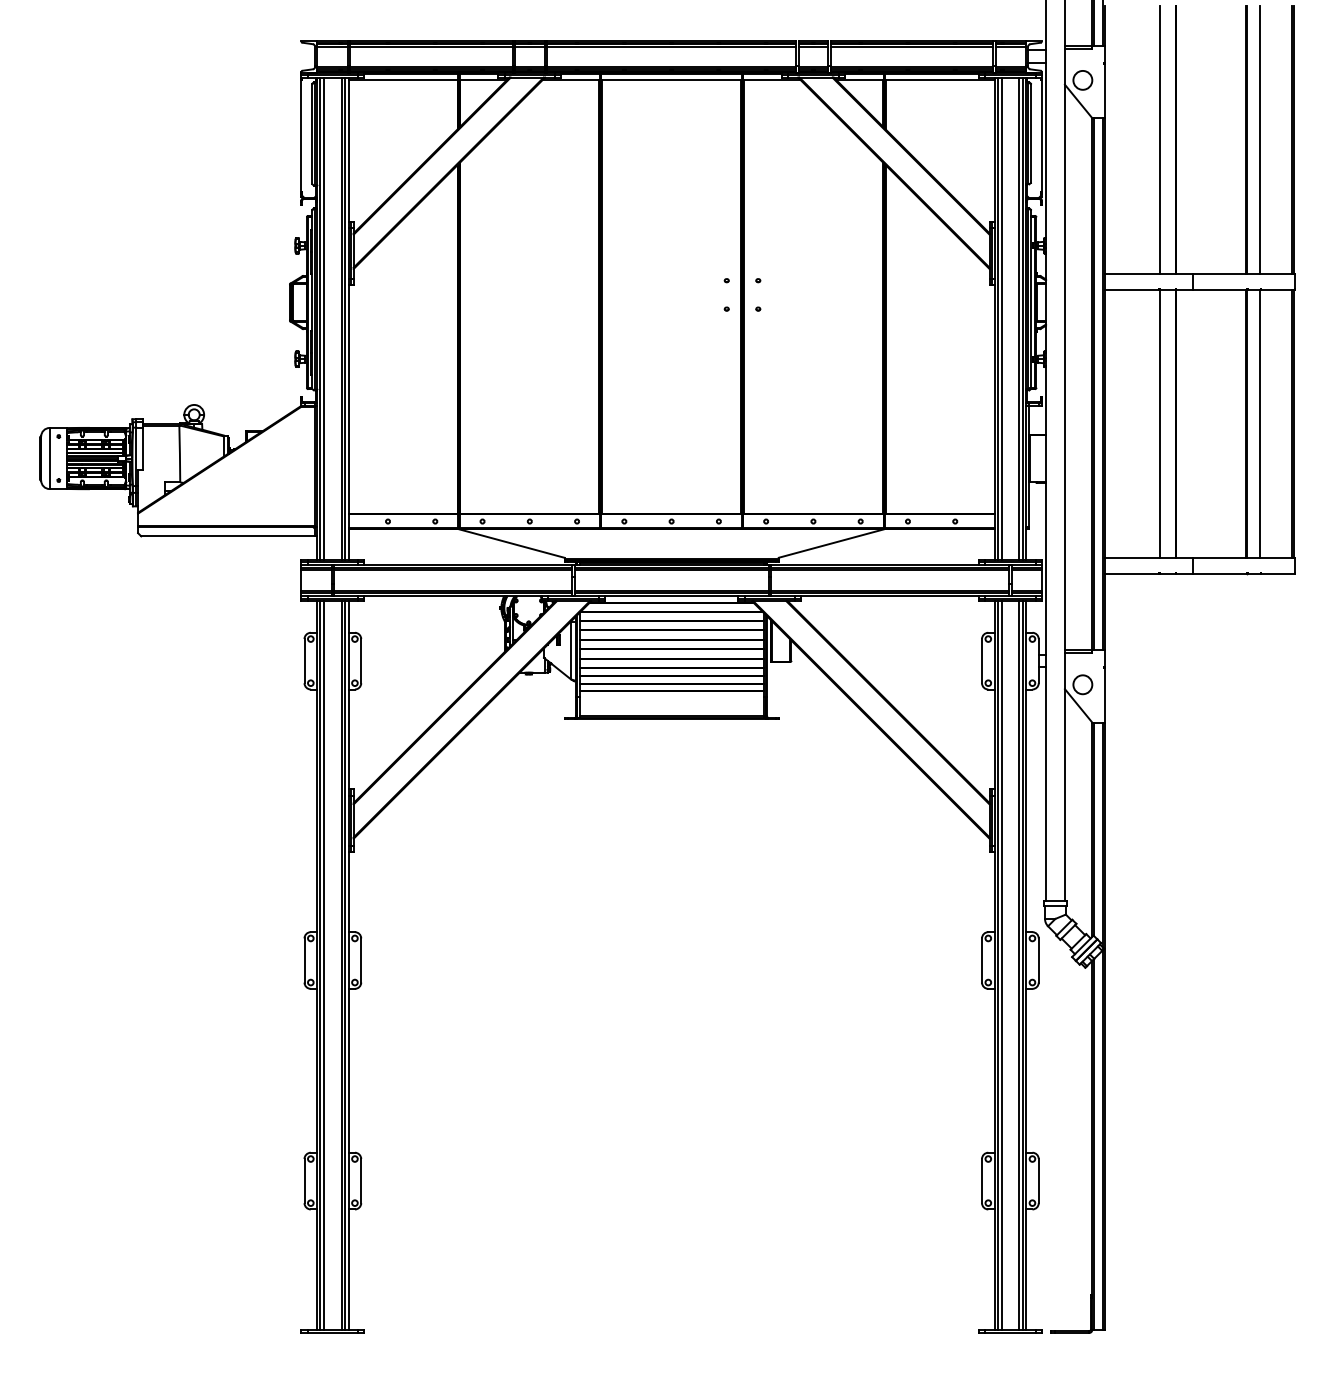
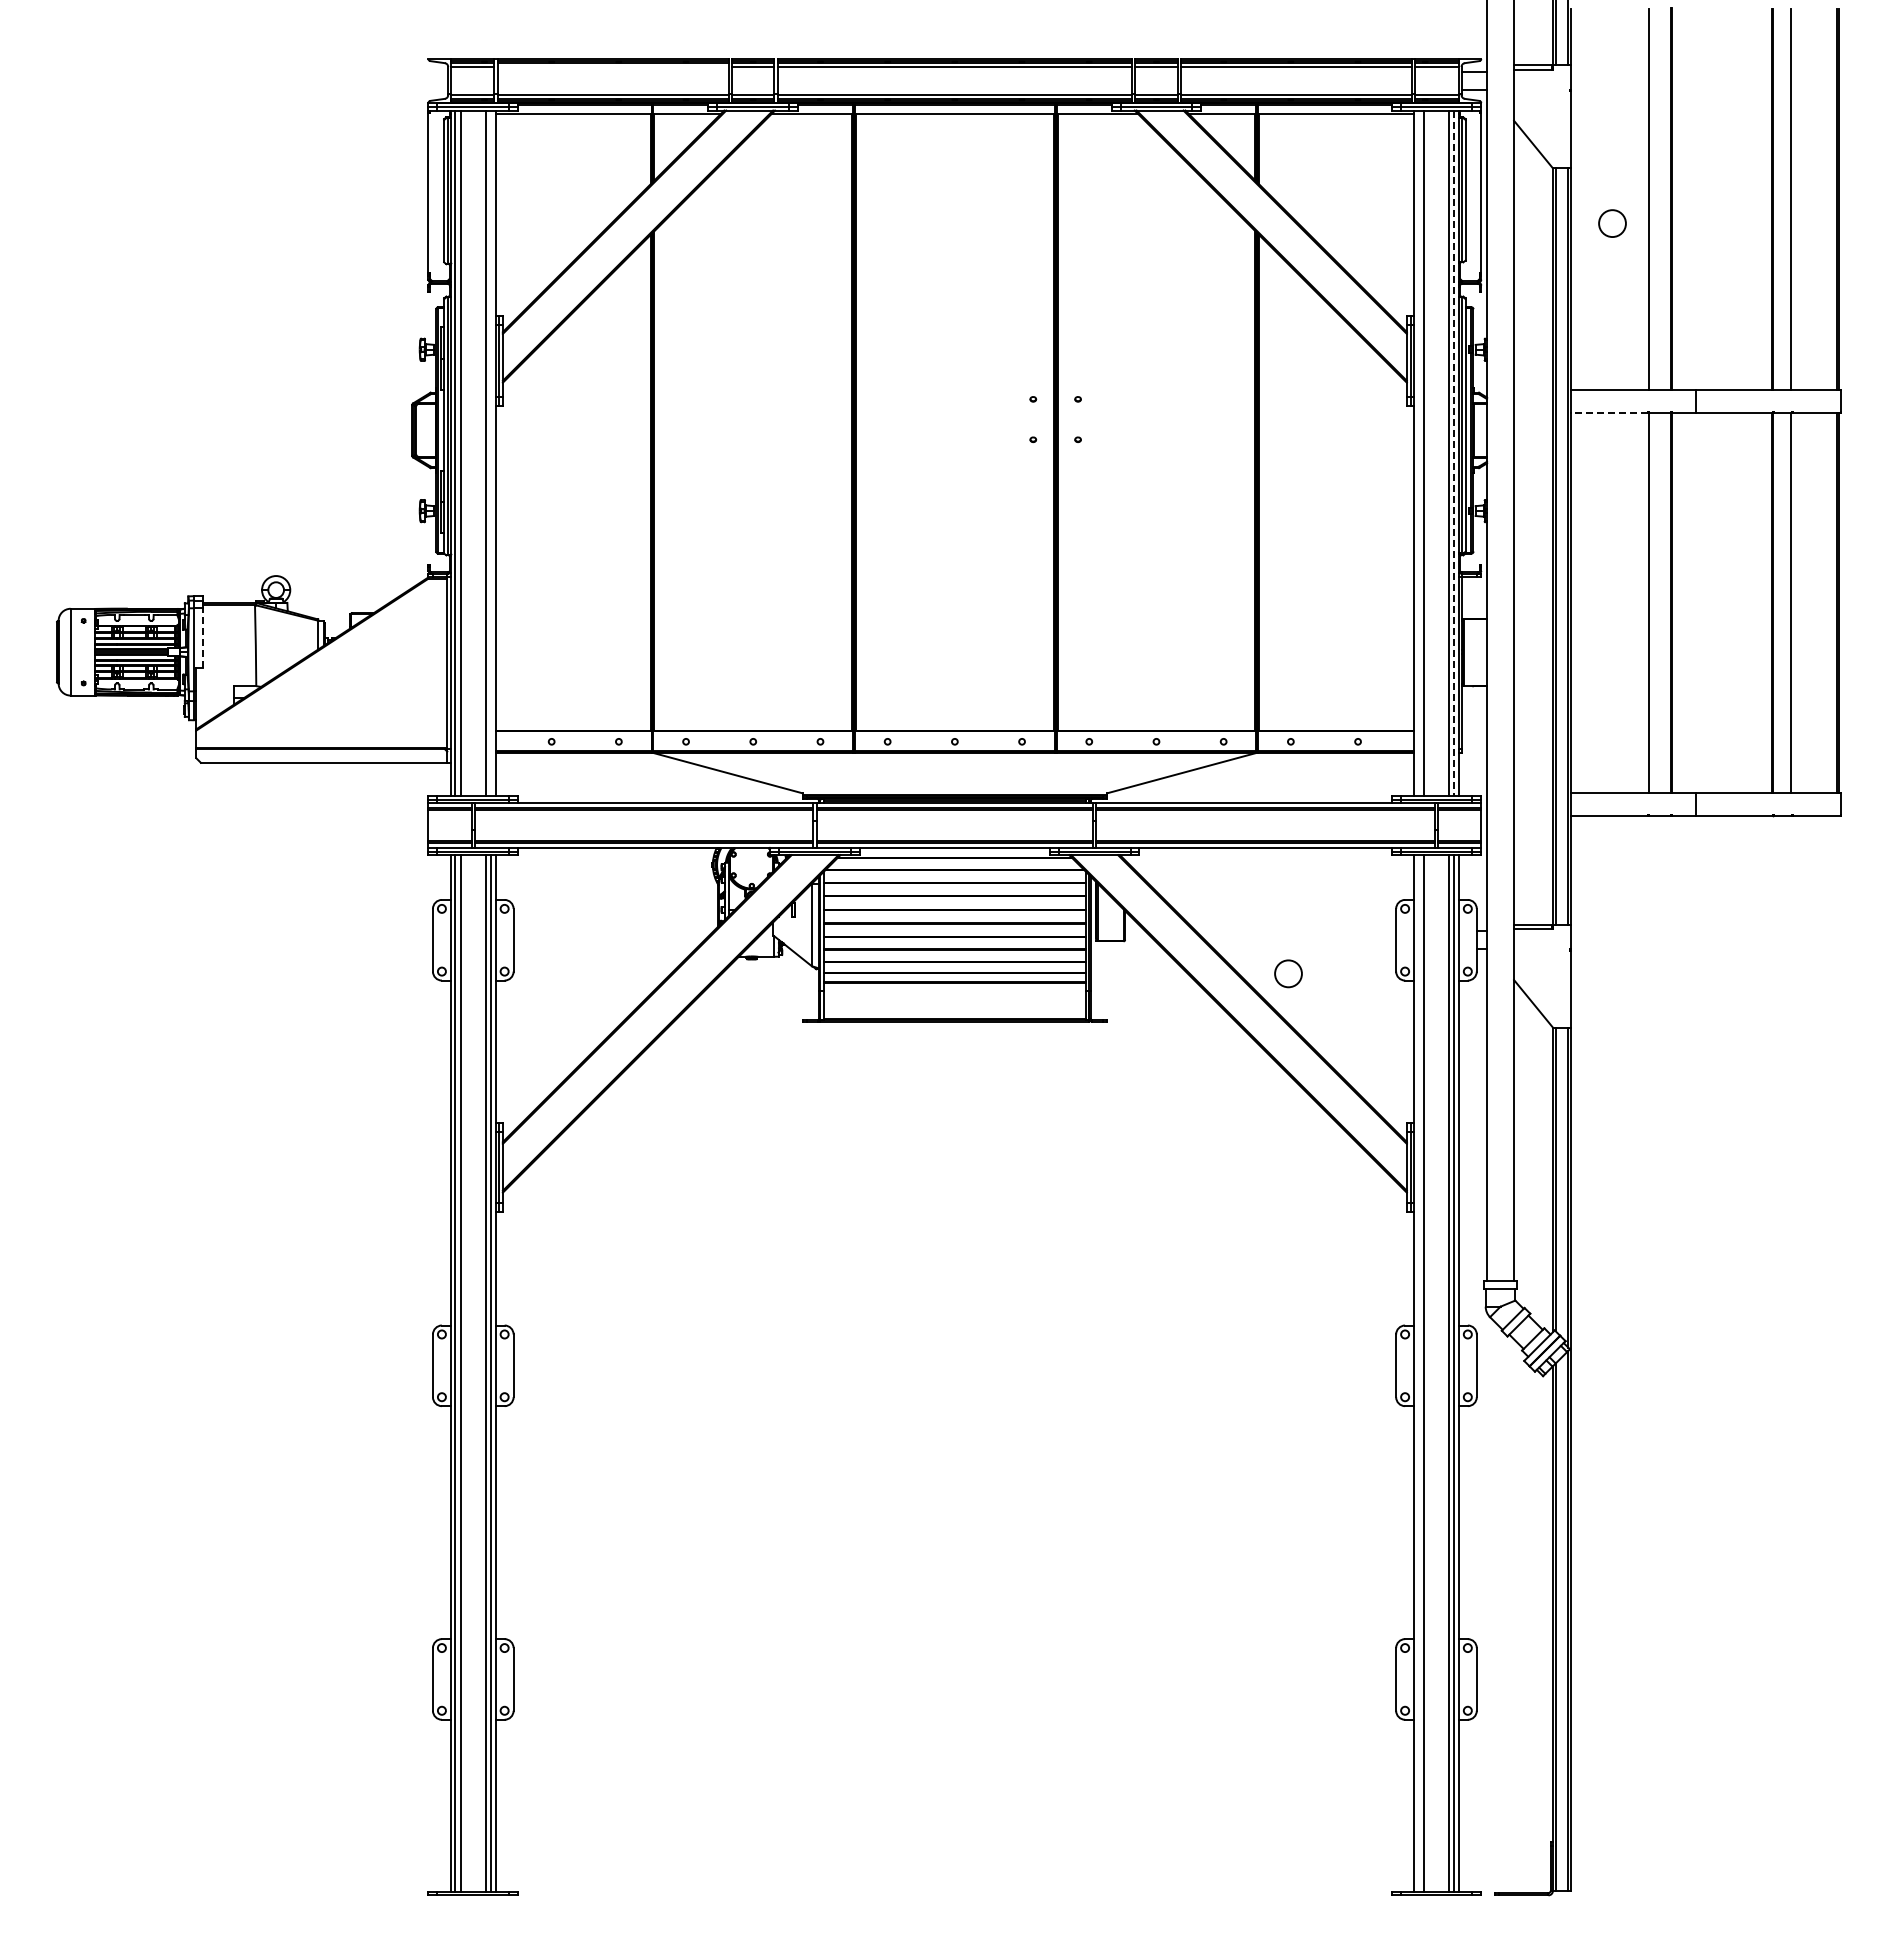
line: (430, 46) -> (612, 66), removed
circle: (1082, 80) -> (1612, 223), moved
line: (1132, 289) -> (1609, 412), solid -> dashed
line: (345, 318) -> (491, 453), removed
line: (997, 318) -> (1418, 453), removed
line: (1023, 318) -> (1454, 453), solid -> dashed
line: (142, 448) -> (202, 638), solid -> dashed
circle: (1082, 684) -> (1288, 973), moved
line: (997, 965) -> (1418, 1373), removed

